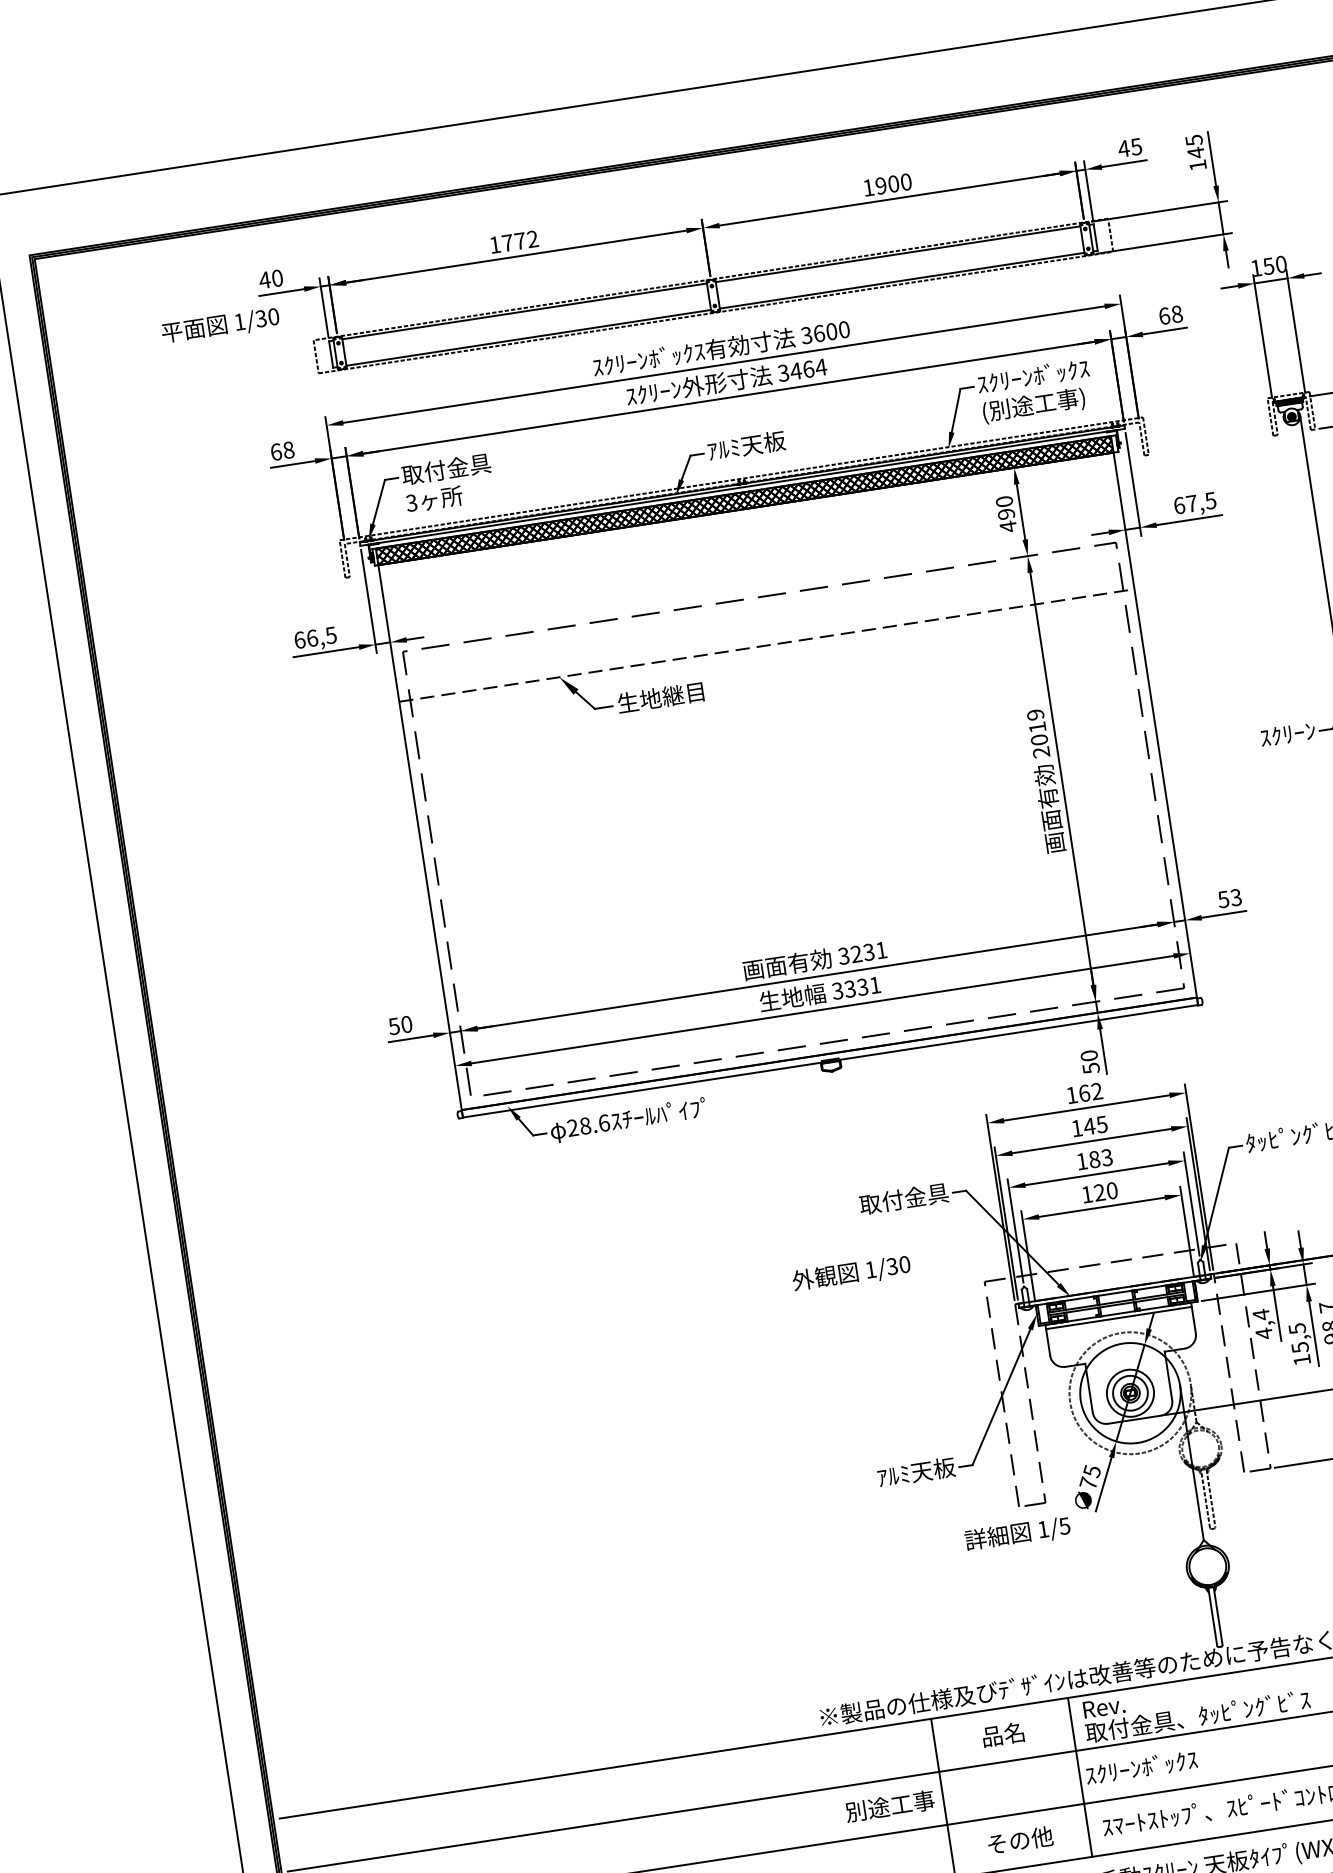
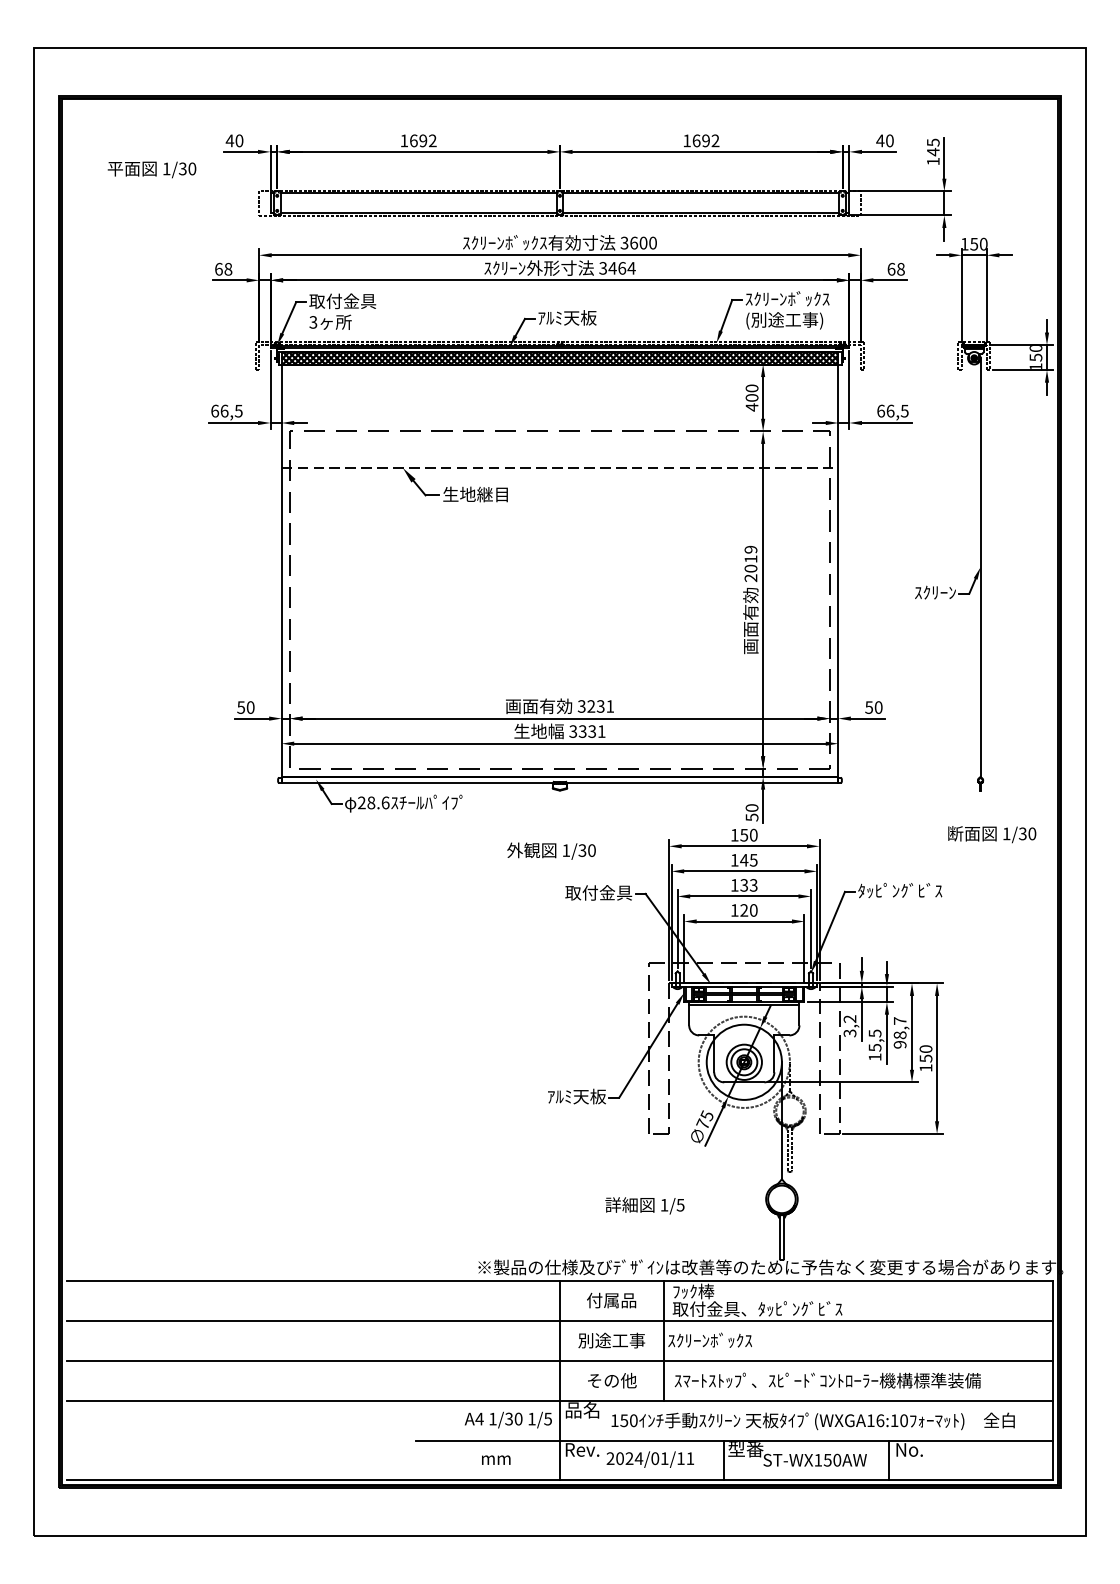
text: (1135, 146) -> (889, 140), 45 -> 40
text: (892, 183) -> (705, 140), 1900 -> 1692
text: (513, 241) -> (418, 140), 1772 -> 1692
text: (219, 325) -> (151, 169), moved
text: (1191, 502) -> (890, 410), 67,5 -> 66,5
text: (1005, 513) -> (751, 397), 490 -> 400
text: (1235, 897) -> (878, 707), 53 -> 50
text: (1089, 1091) -> (748, 834), 162 -> 150
text: (1094, 1159) -> (744, 885), 183 -> 133
text: (851, 1272) -> (551, 850), moved
text: (1262, 1324) -> (849, 1026), 4,4 -> 3,2
text: (1017, 1533) -> (644, 1205), moved
text: (1109, 1706) -> (693, 1291), Rev. -> ﾌｯｸ棒
text: (1003, 1734) -> (611, 1300), 品名 -> 付属品
text: (889, 1806) -> (611, 1340), moved

